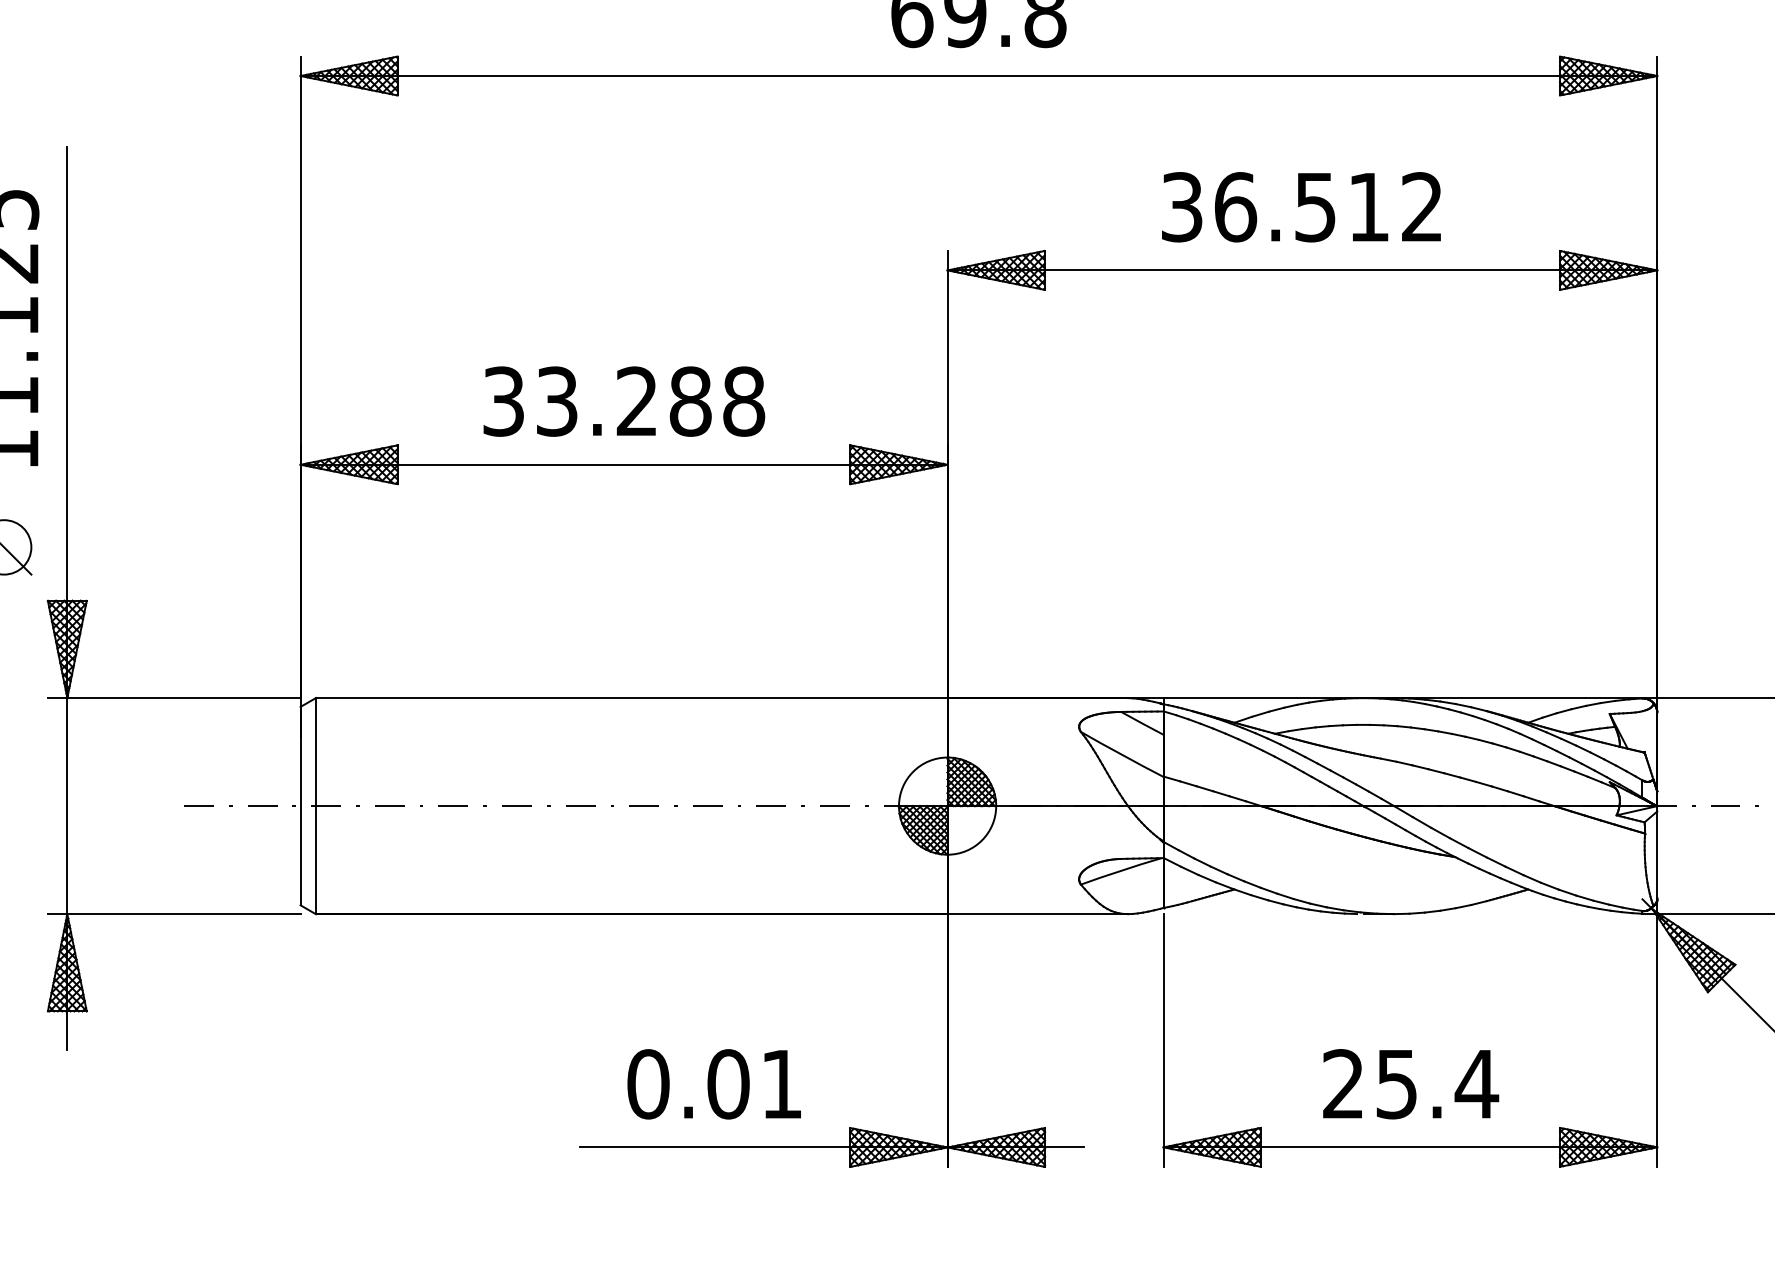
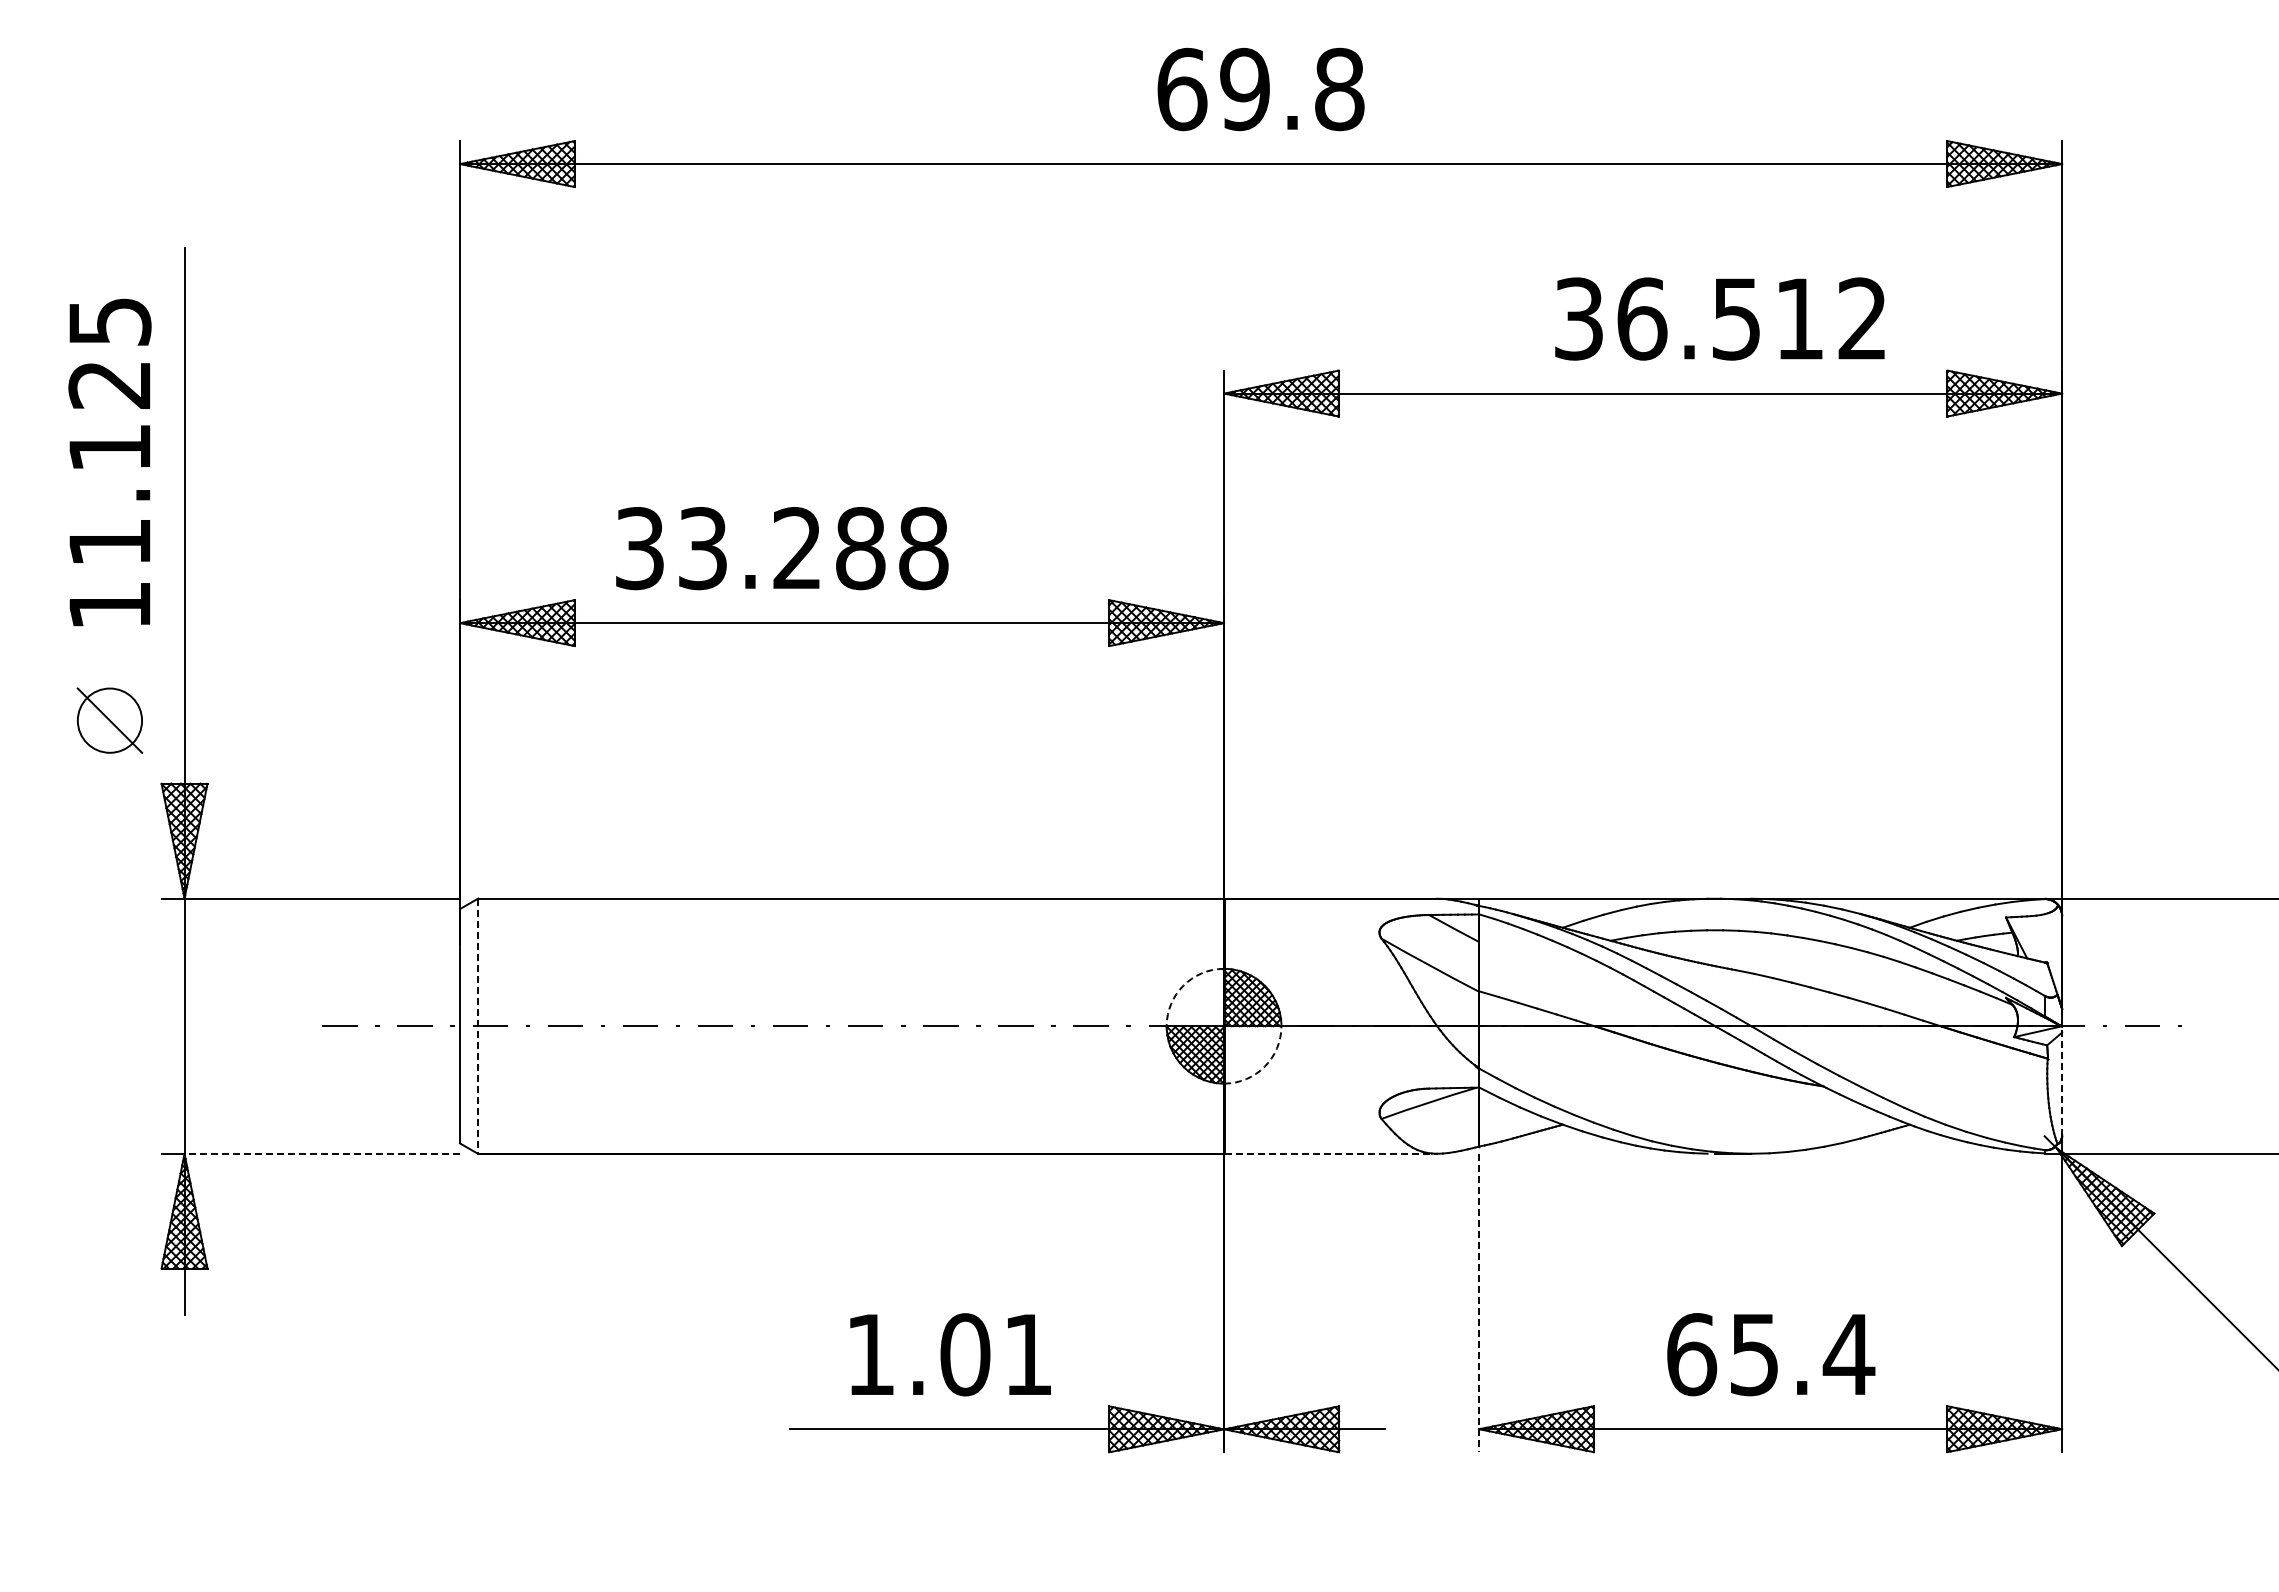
text: (1301, 206) -> (1719, 318), moved
text: (624, 401) -> (782, 548), moved
arc: (913, 771) -> (1183, 985), solid -> dashed
line: (316, 806) -> (478, 1026), solid -> dashed
arc: (981, 840) -> (1264, 1066), solid -> dashed
line: (1657, 845) -> (2062, 1072), solid -> dashed
line: (184, 913) -> (322, 1153), solid -> dashed
line: (1038, 913) -> (1331, 1153), solid -> dashed
line: (1163, 1040) -> (1479, 1303), solid -> dashed
text: (648, 1084) -> (870, 1354), 0.01 -> 1.01
text: (1344, 1084) -> (1692, 1354), 25.4 -> 65.4

